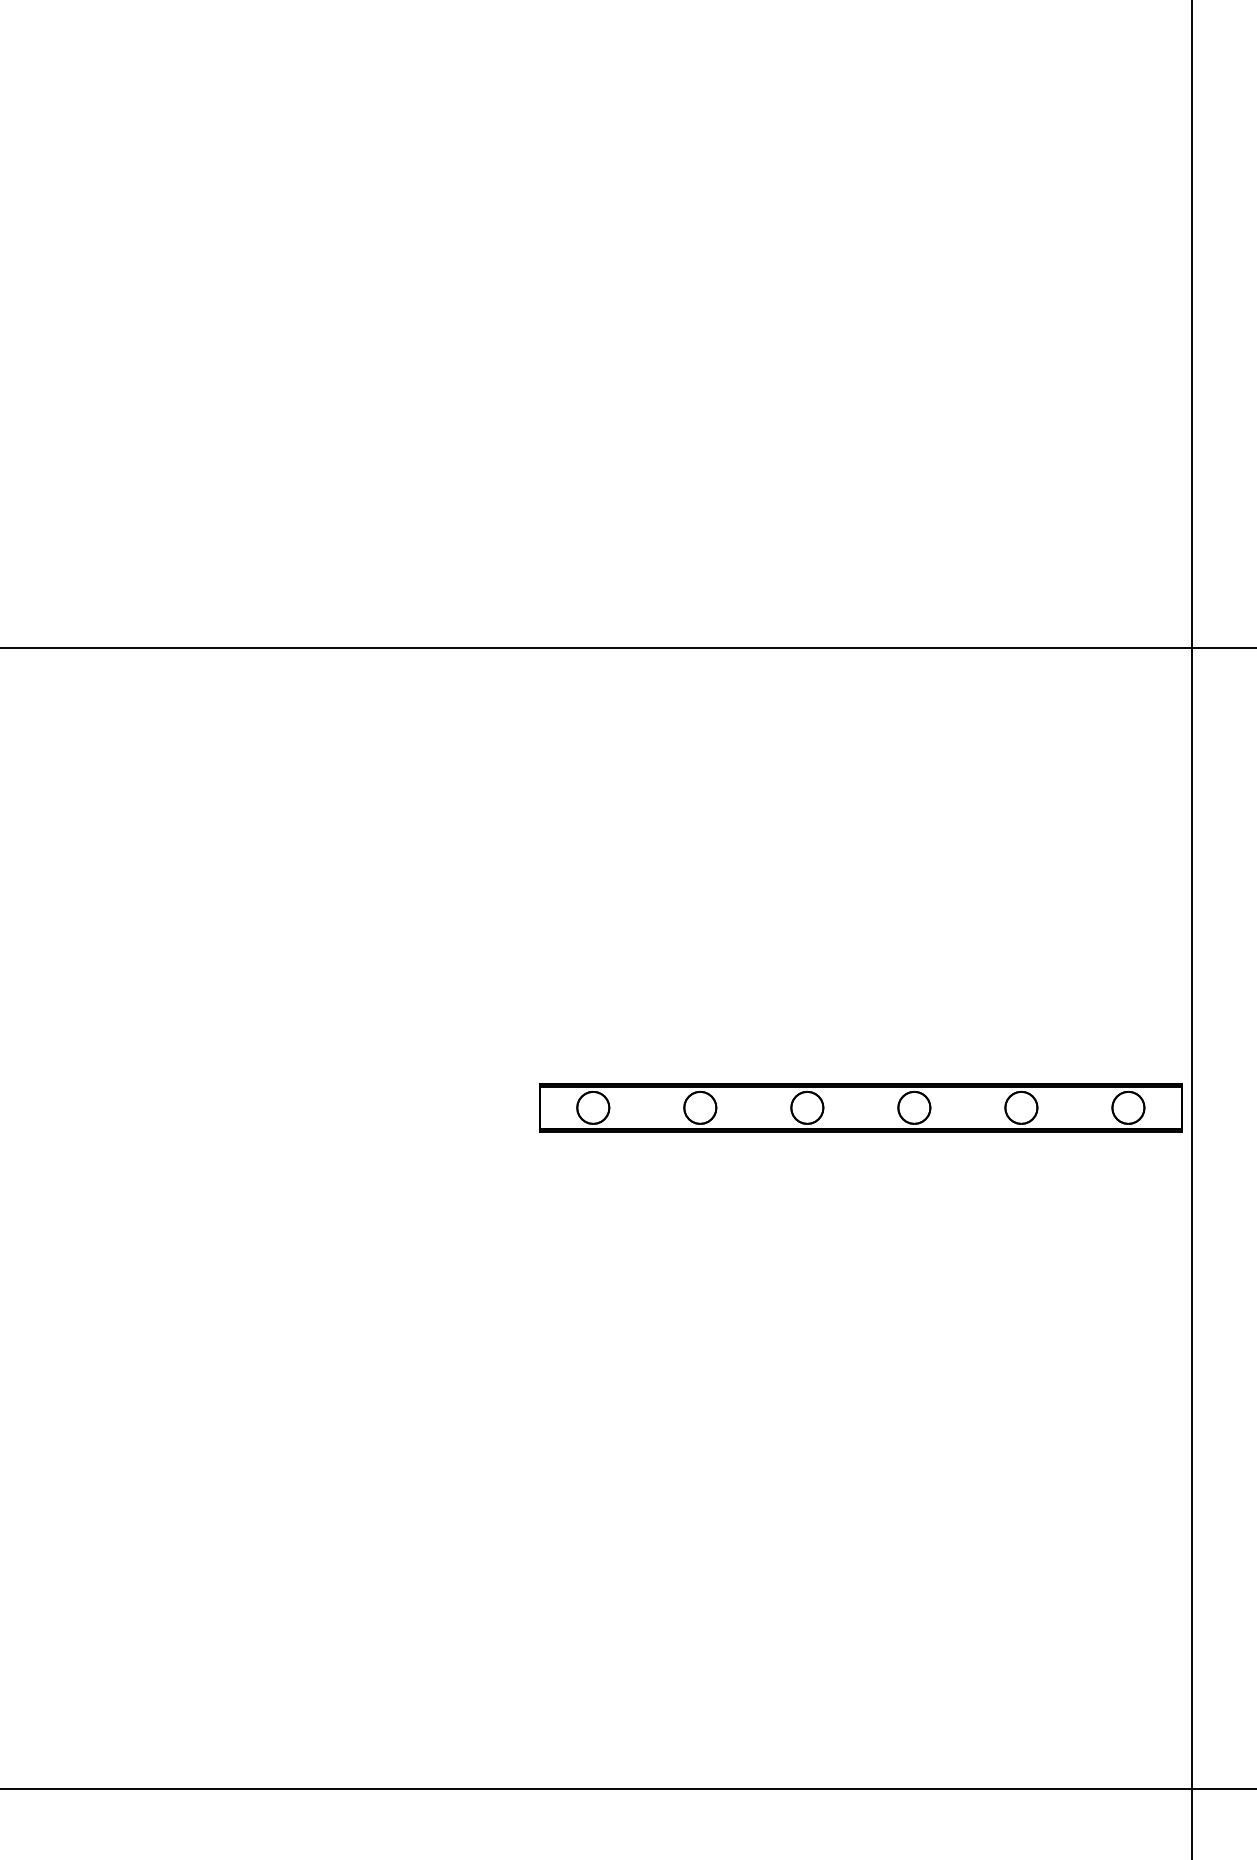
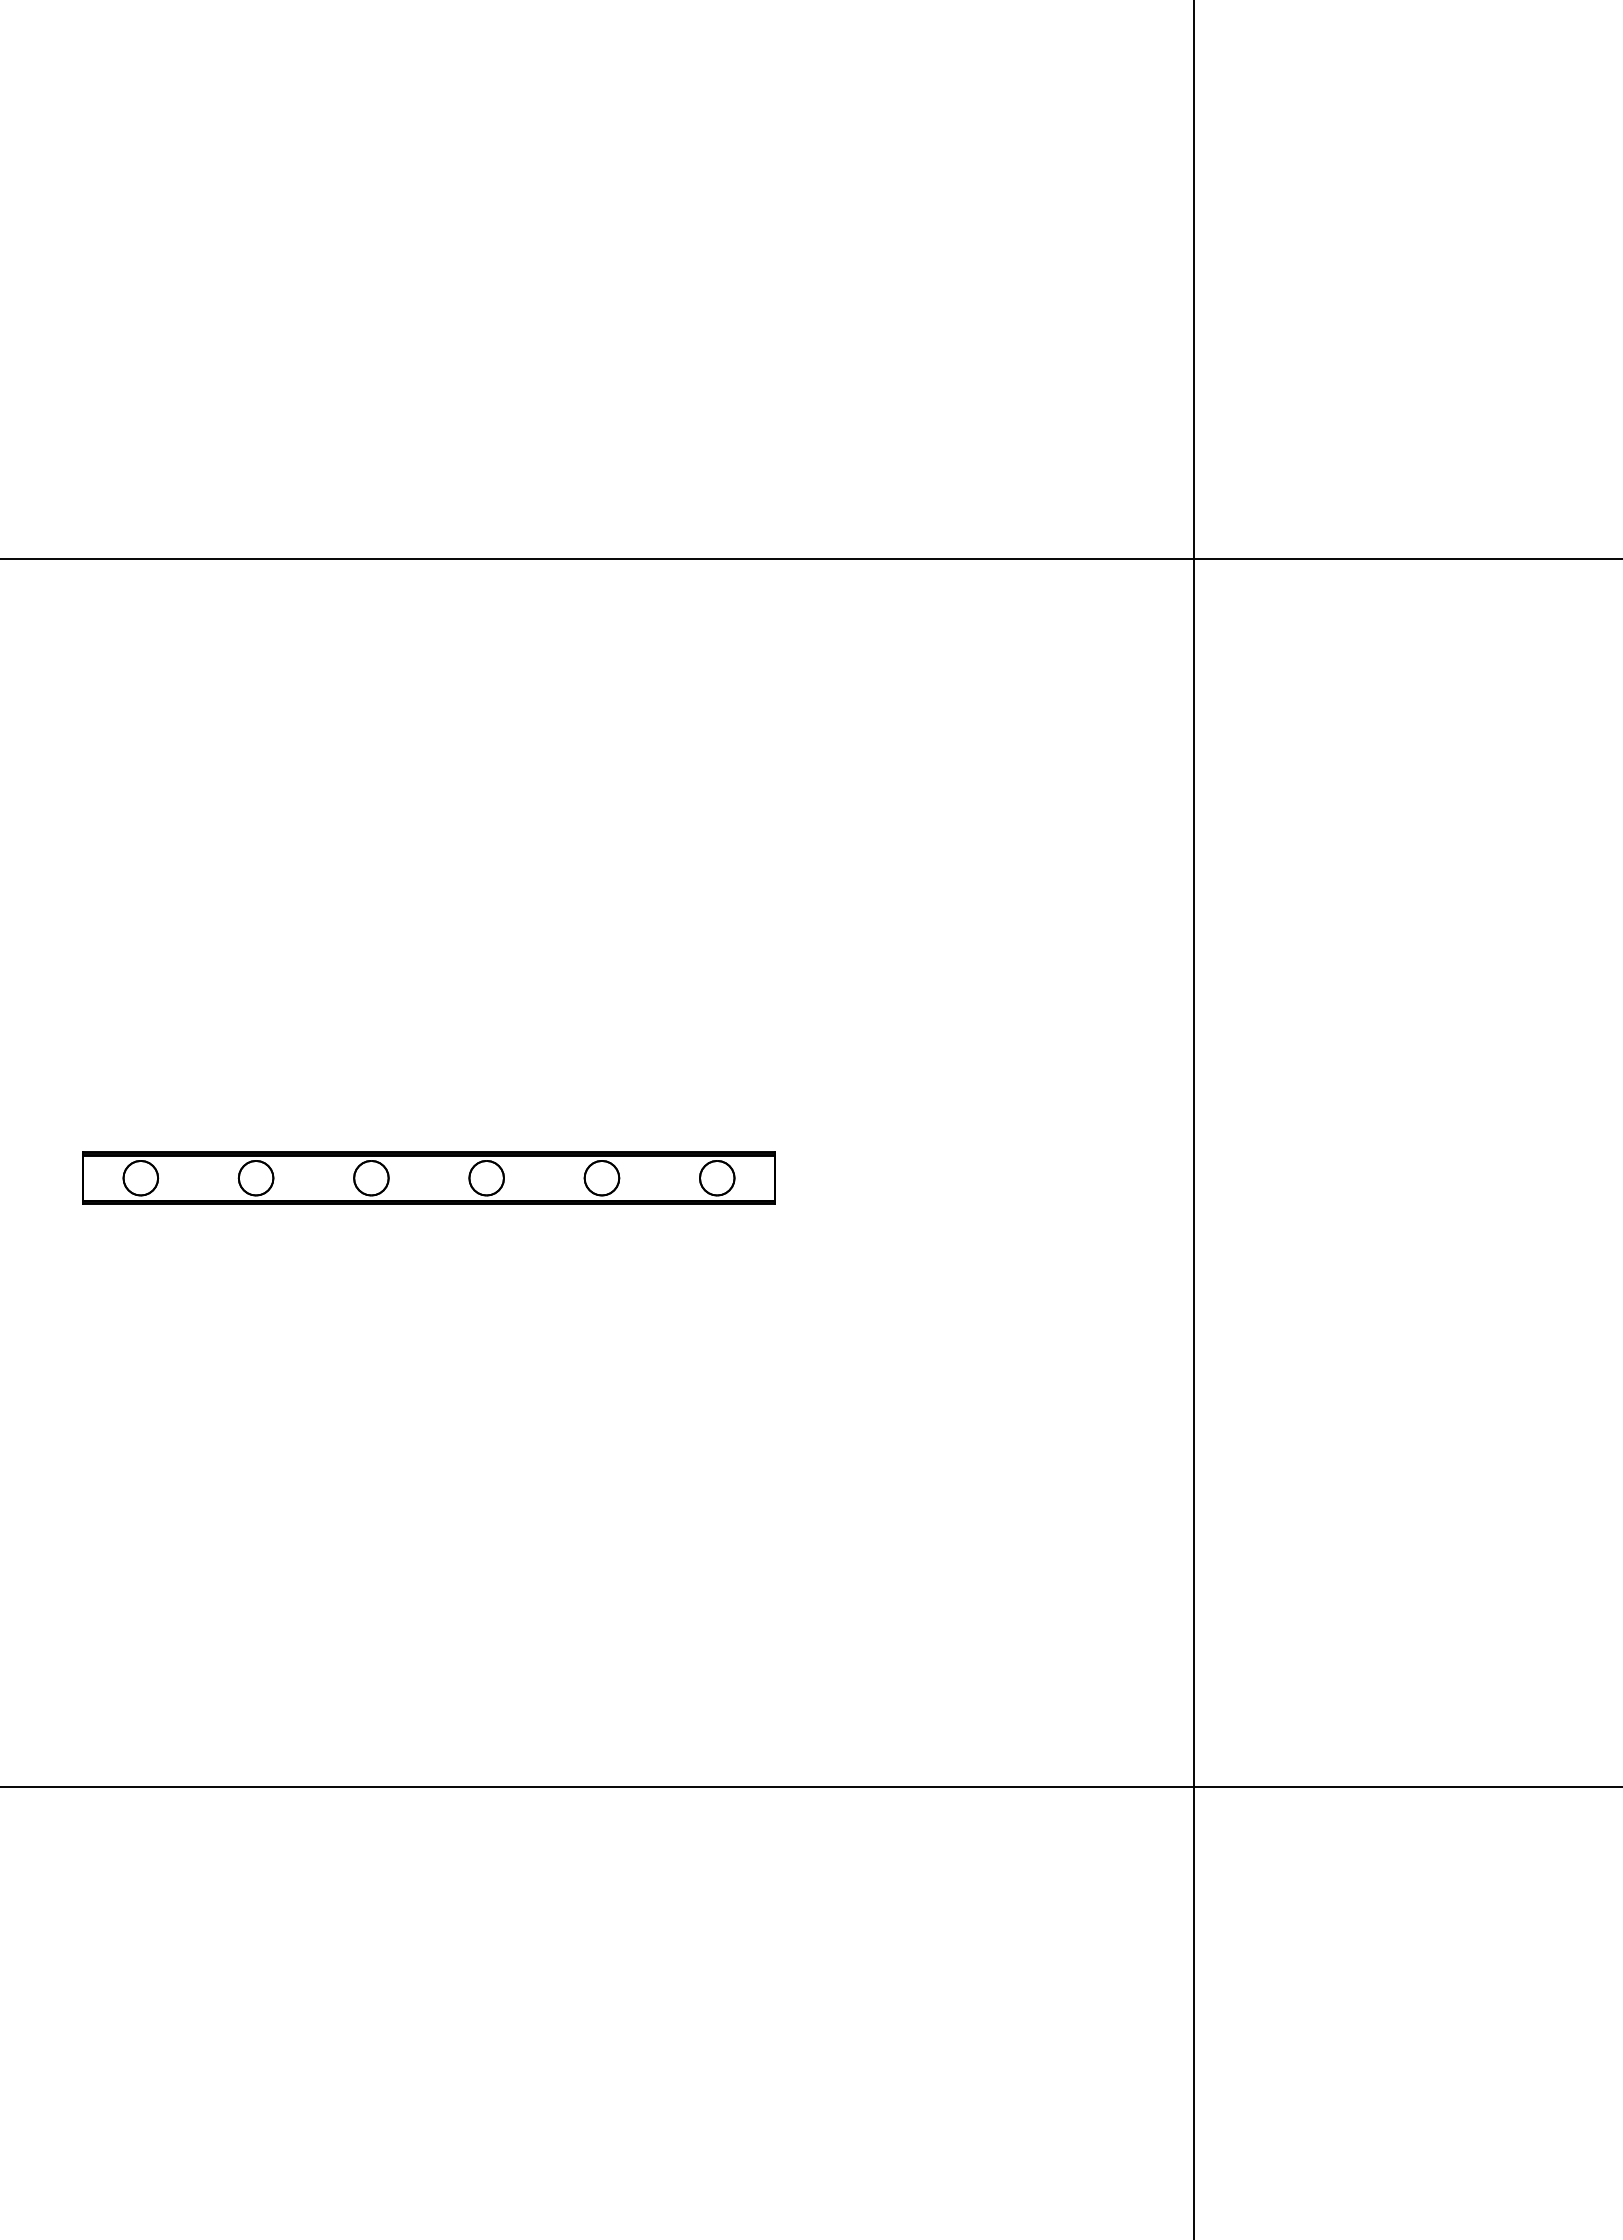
part: (860, 1107) -> (428, 1177), moved

